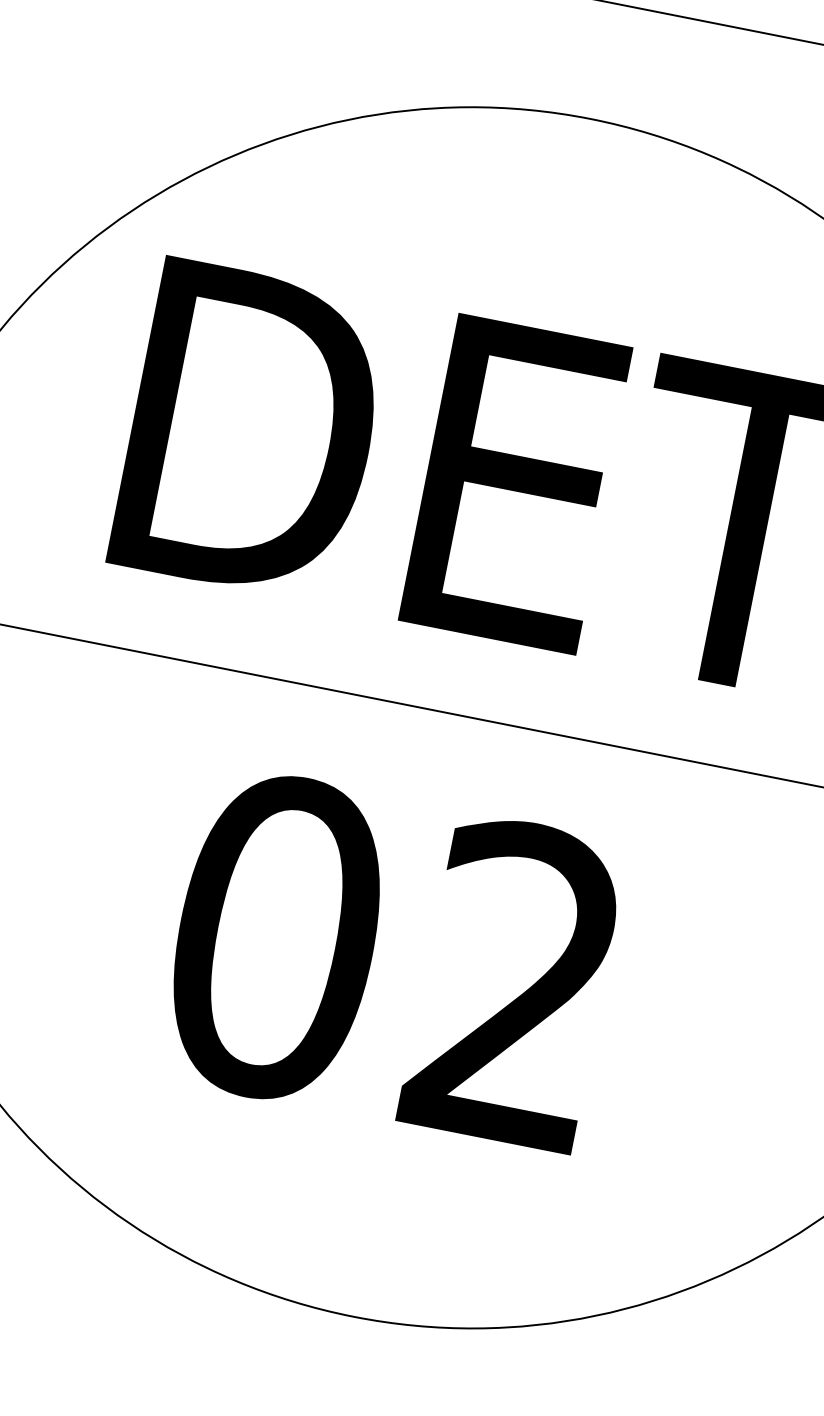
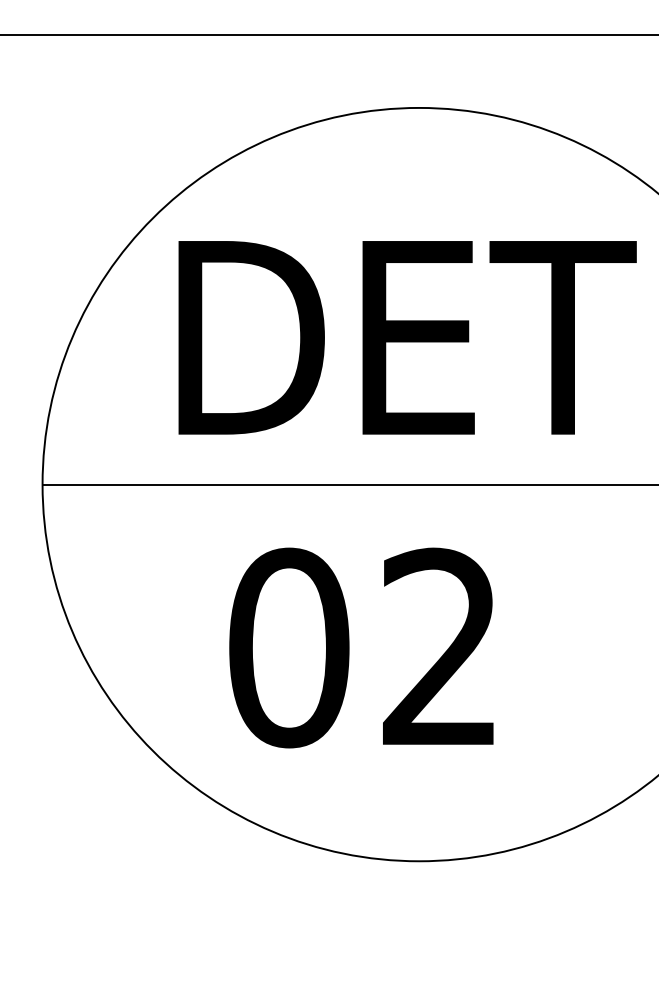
text: (391, 959) -> (361, 647), moved

